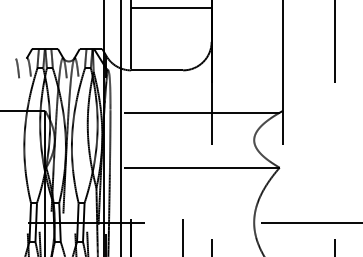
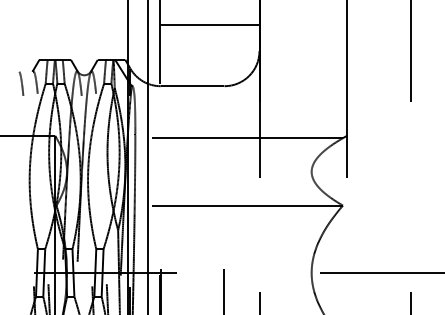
line: (170, 7) -> (209, 24), moved

